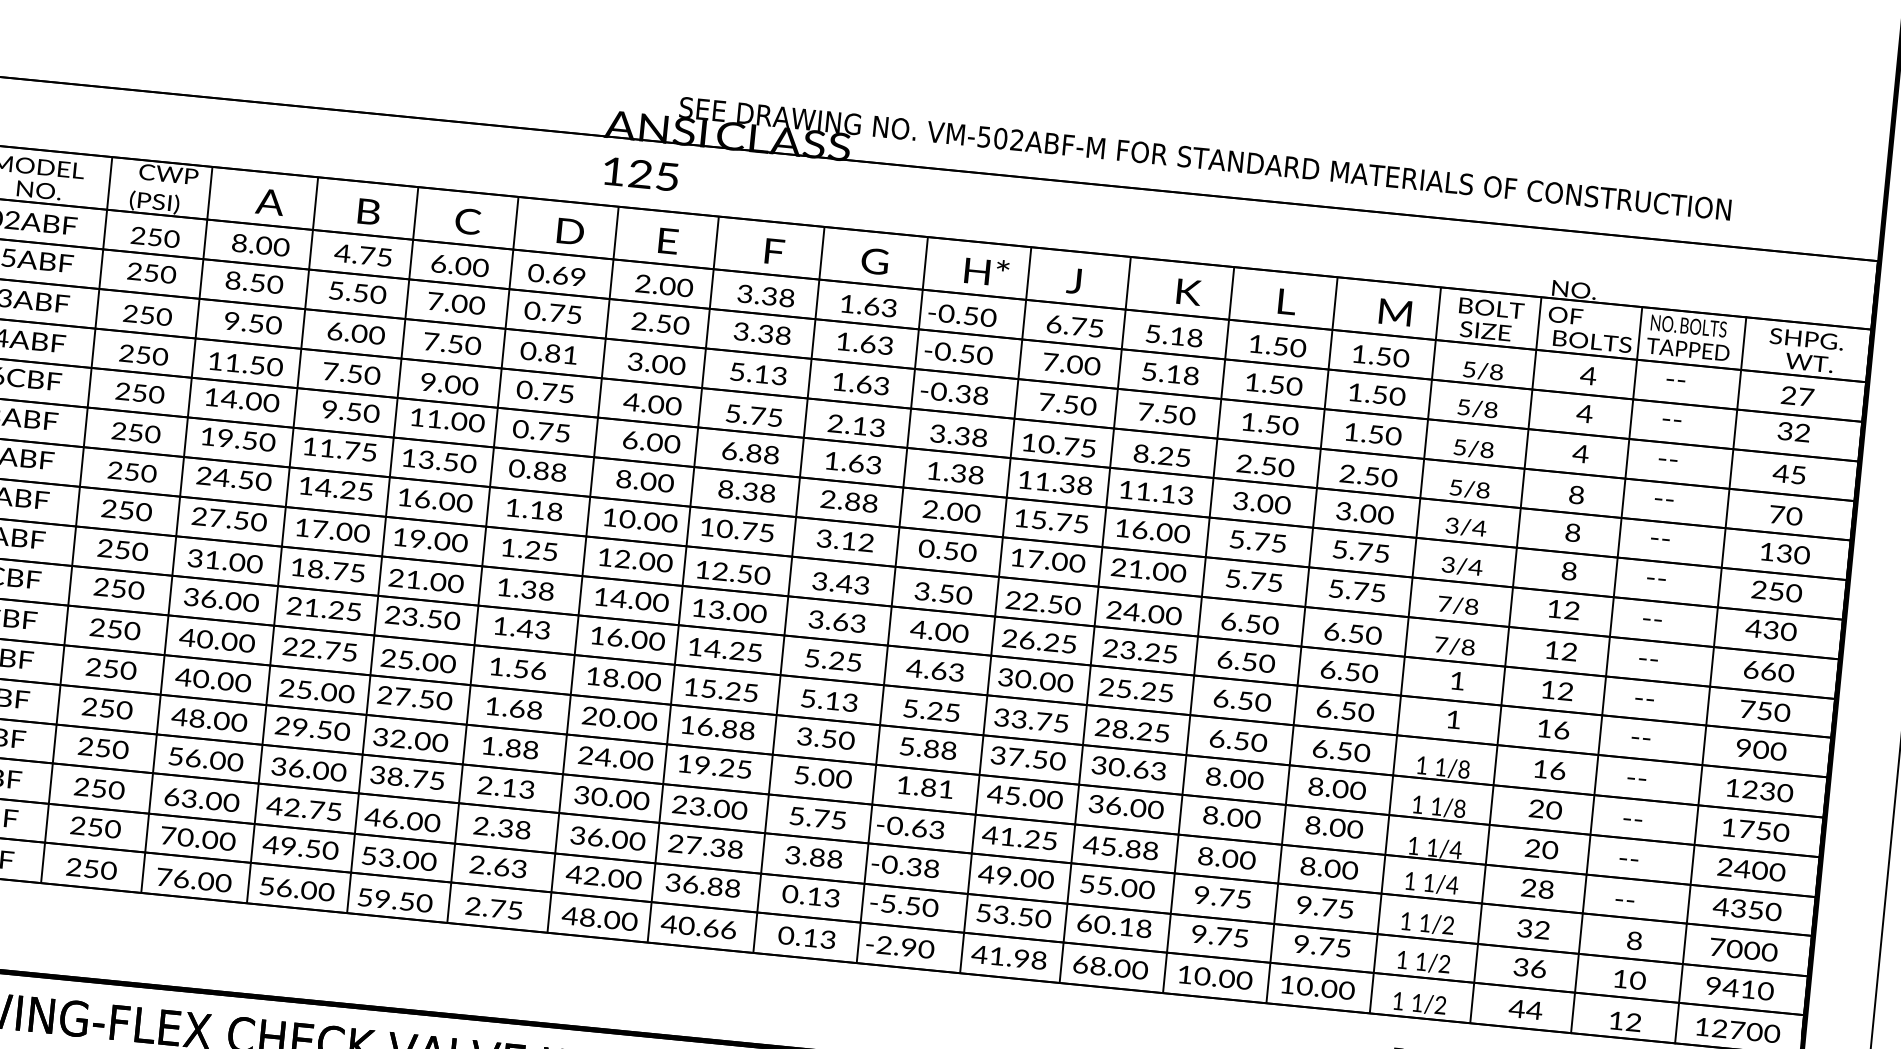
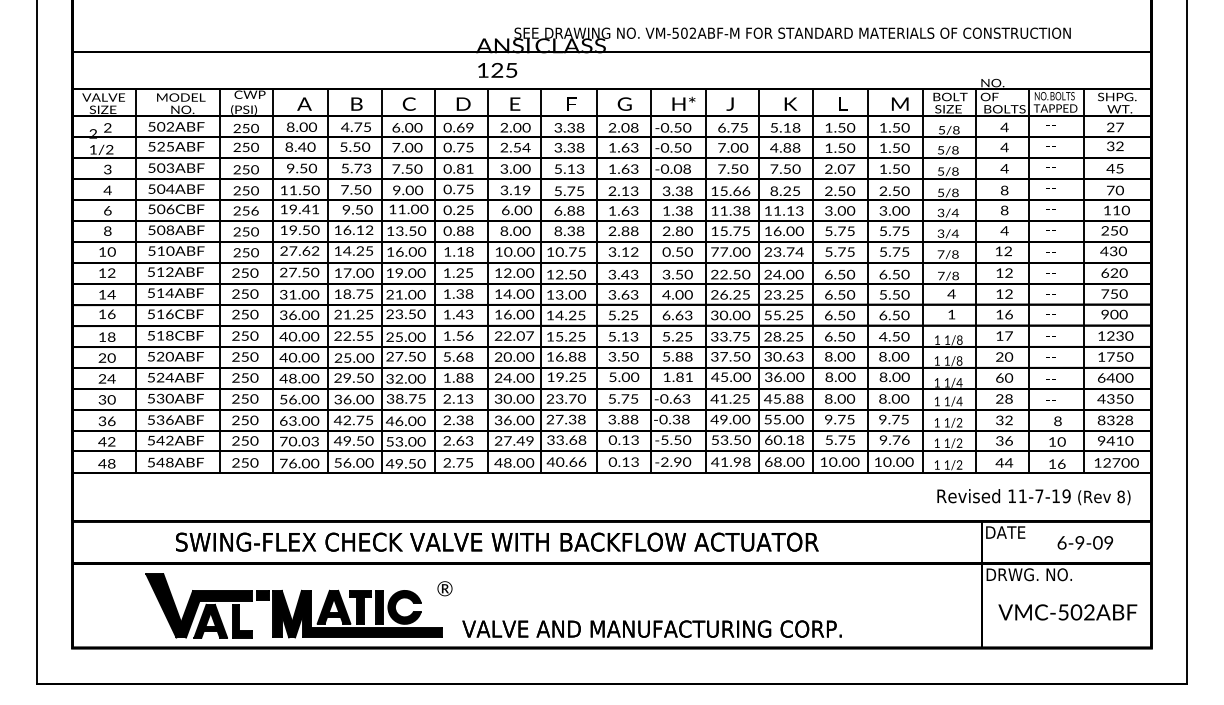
text: (258, 281) -> (302, 146), 8.50 -> 8.40
text: (868, 305) -> (623, 127), 1.63 -> 2.08
text: (681, 325) -> (526, 147), 2.50 -> 2.54
text: (356, 333) -> (356, 168), 6.00 -> 5.73
text: (1161, 372) -> (780, 147), 5.18 -> 4.88
text: (155, 393) -> (254, 210), 250 -> 256
text: (962, 394) -> (677, 169), -0.38 -> -0.08
text: (250, 401) -> (304, 209), 14.00 -> 19.41
text: (652, 404) -> (515, 190), 4.00 -> 3.19
text: (1270, 423) -> (840, 168), 1.50 -> 2.07
text: (545, 430) -> (460, 209), 0.75 -> 0.25
text: (1068, 445) -> (735, 190), 10.75 -> 15.66
text: (348, 448) -> (358, 229), 11.75 -> 16.12
text: (242, 478) -> (304, 250), 24.50 -> 27.62
text: (954, 512) -> (679, 231), 2.00 -> 2.80
text: (1784, 553) -> (1116, 210), 130 -> 110
text: (1017, 556) -> (714, 251), 17.00 -> 77.00
text: (1157, 570) -> (788, 251), 21.00 -> 23.74
text: (1569, 570) -> (1004, 230), 8 -> 4
text: (332, 649) -> (360, 335), 22.75 -> 22.55
text: (914, 668) -> (666, 315), 4.63 -> 6.63
text: (1328, 669) -> (883, 294), 6.50 -> 5.50
text: (1769, 670) -> (1114, 272), 660 -> 620
text: (623, 678) -> (514, 335), 18.00 -> 22.07
text: (1457, 679) -> (951, 293), 1 -> 4
text: (1105, 687) -> (767, 315), 25.25 -> 55.25
text: (491, 705) -> (446, 356), 1.68 -> 5.68
text: (1320, 748) -> (883, 336), 6.50 -> 4.50
text: (1557, 769) -> (1008, 335), 16 -> 17
text: (721, 807) -> (572, 398), 23.00 -> 23.70
text: (228, 841) -> (315, 441), 70.00 -> 70.03
text: (1532, 847) -> (999, 377), 20 -> 60
text: (1725, 866) -> (1101, 377), 2400 -> 6400
text: (604, 876) -> (514, 440), 42.00 -> 27.49
text: (702, 884) -> (566, 439), 36.88 -> 33.68
text: (363, 896) -> (389, 463), 59.50 -> 49.50
text: (1197, 932) -> (828, 439), 9.75 -> 5.75
text: (1343, 947) -> (905, 439), 9.75 -> 9.76
text: (1743, 950) -> (1115, 420), 7000 -> 8328
text: (1633, 1021) -> (1061, 463), 12 -> 16

